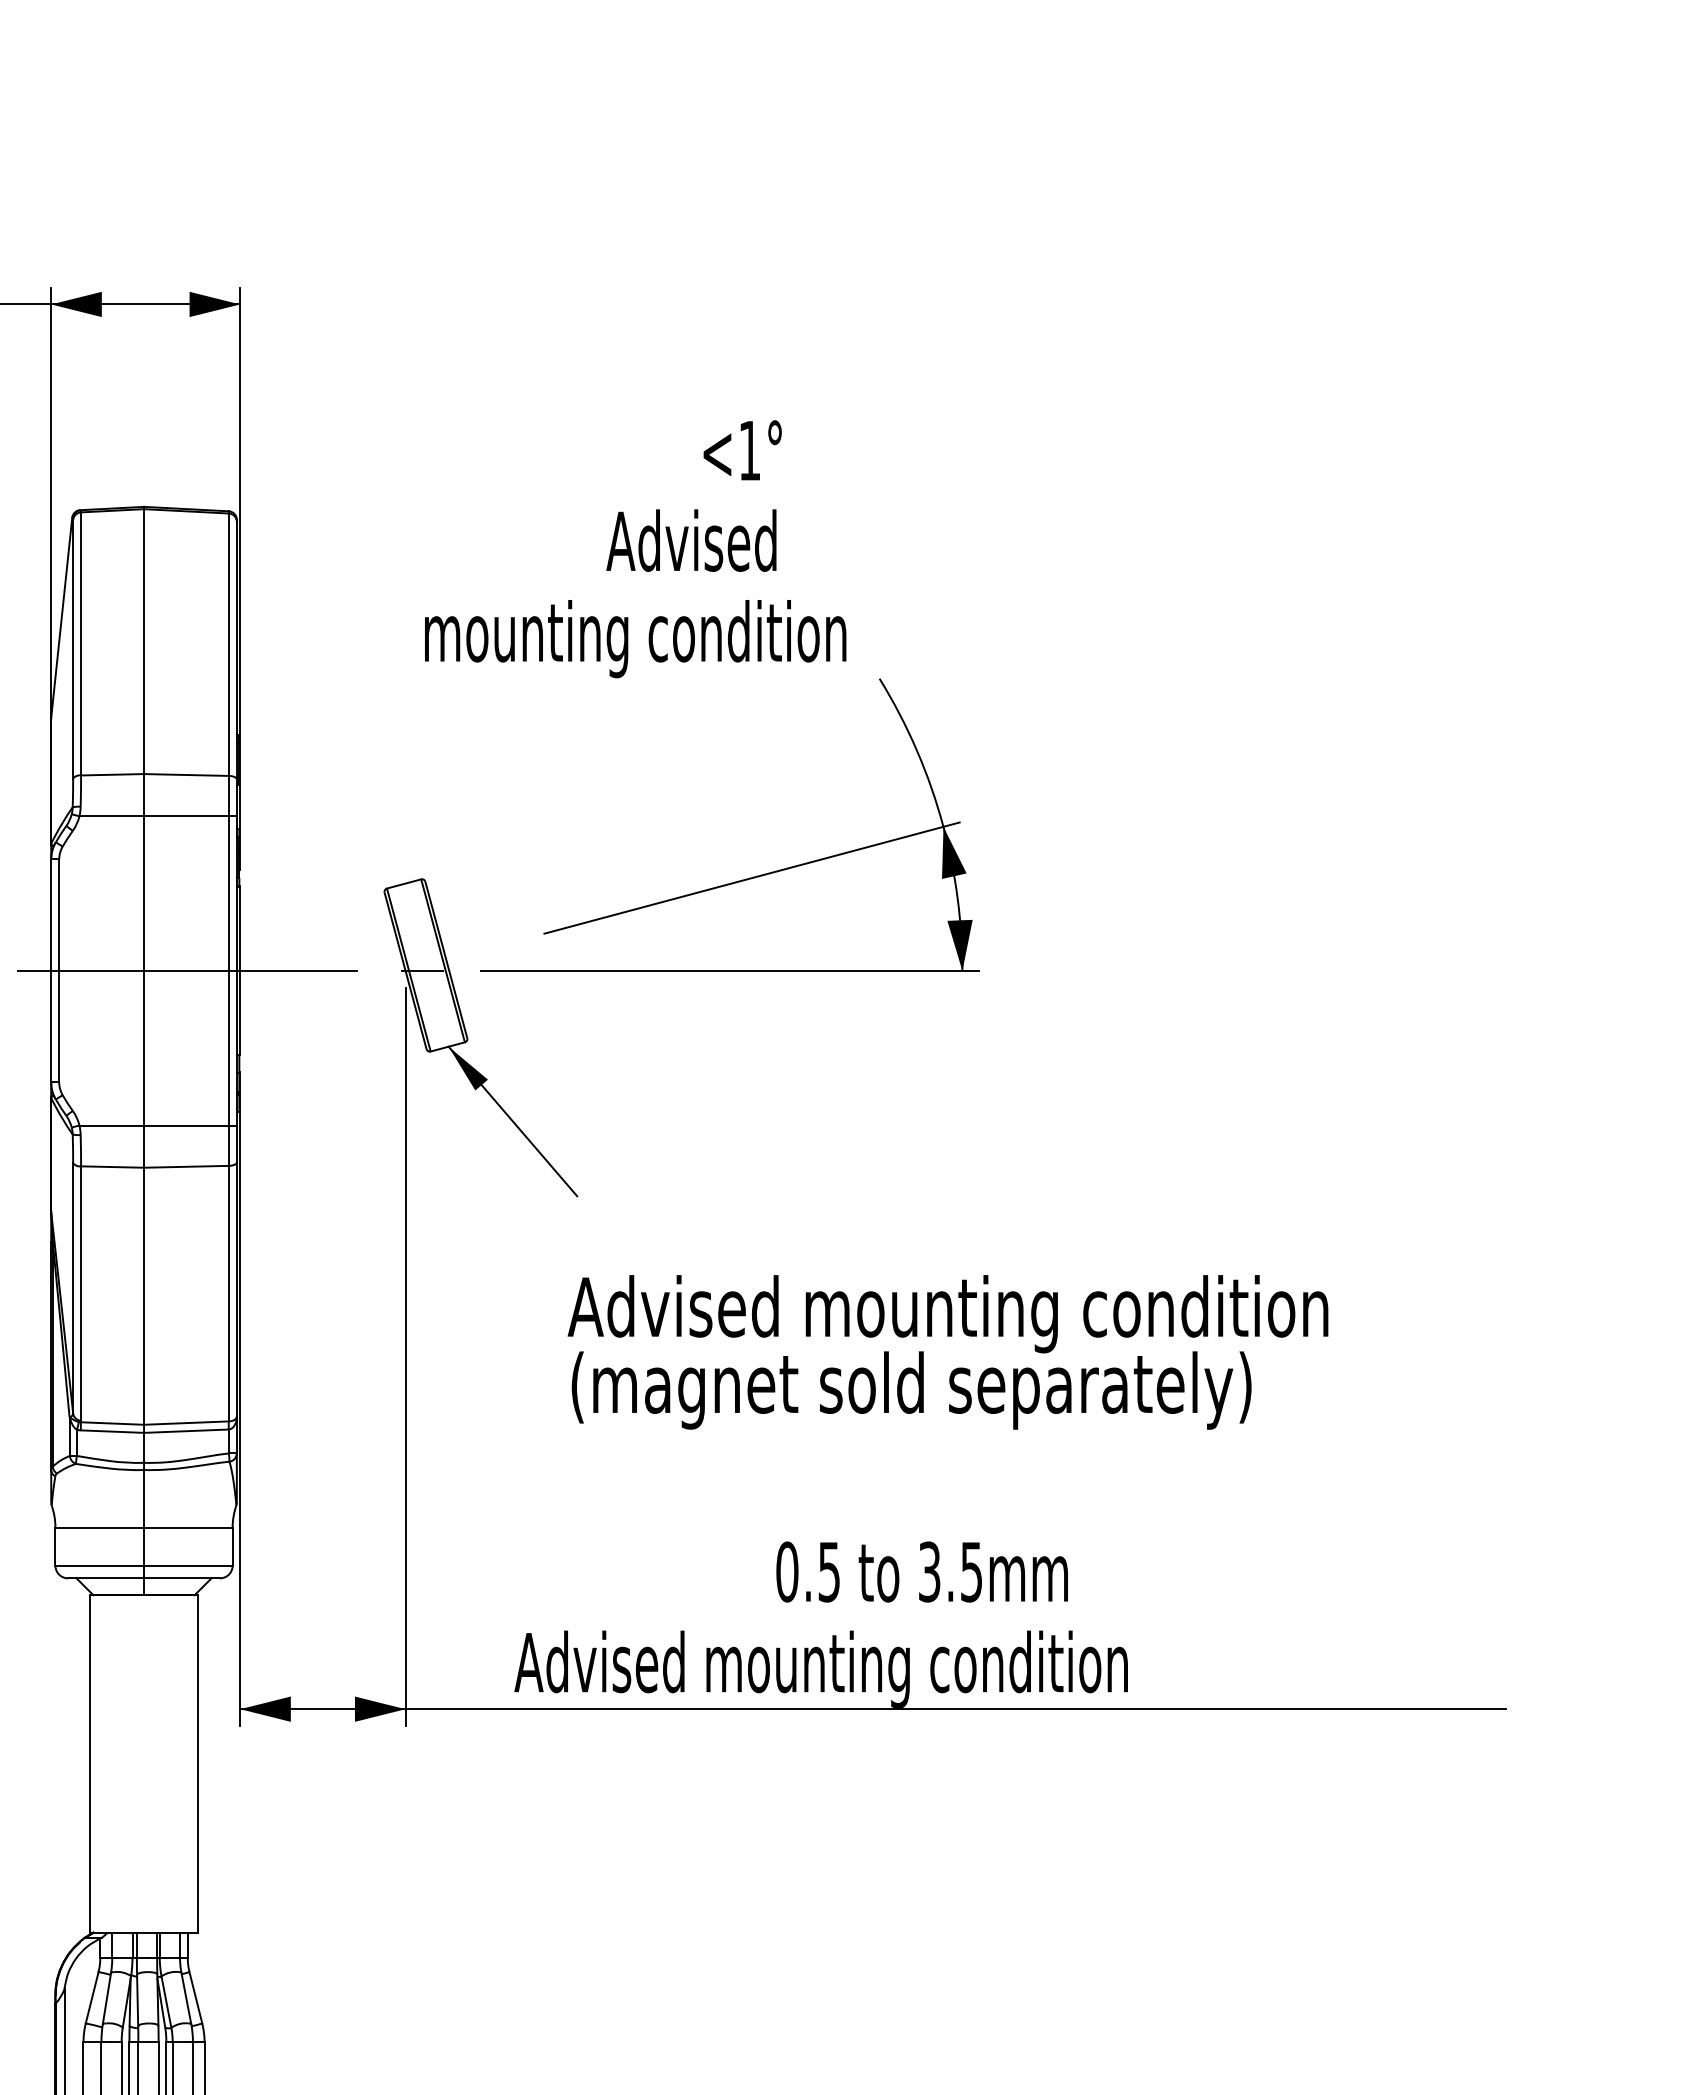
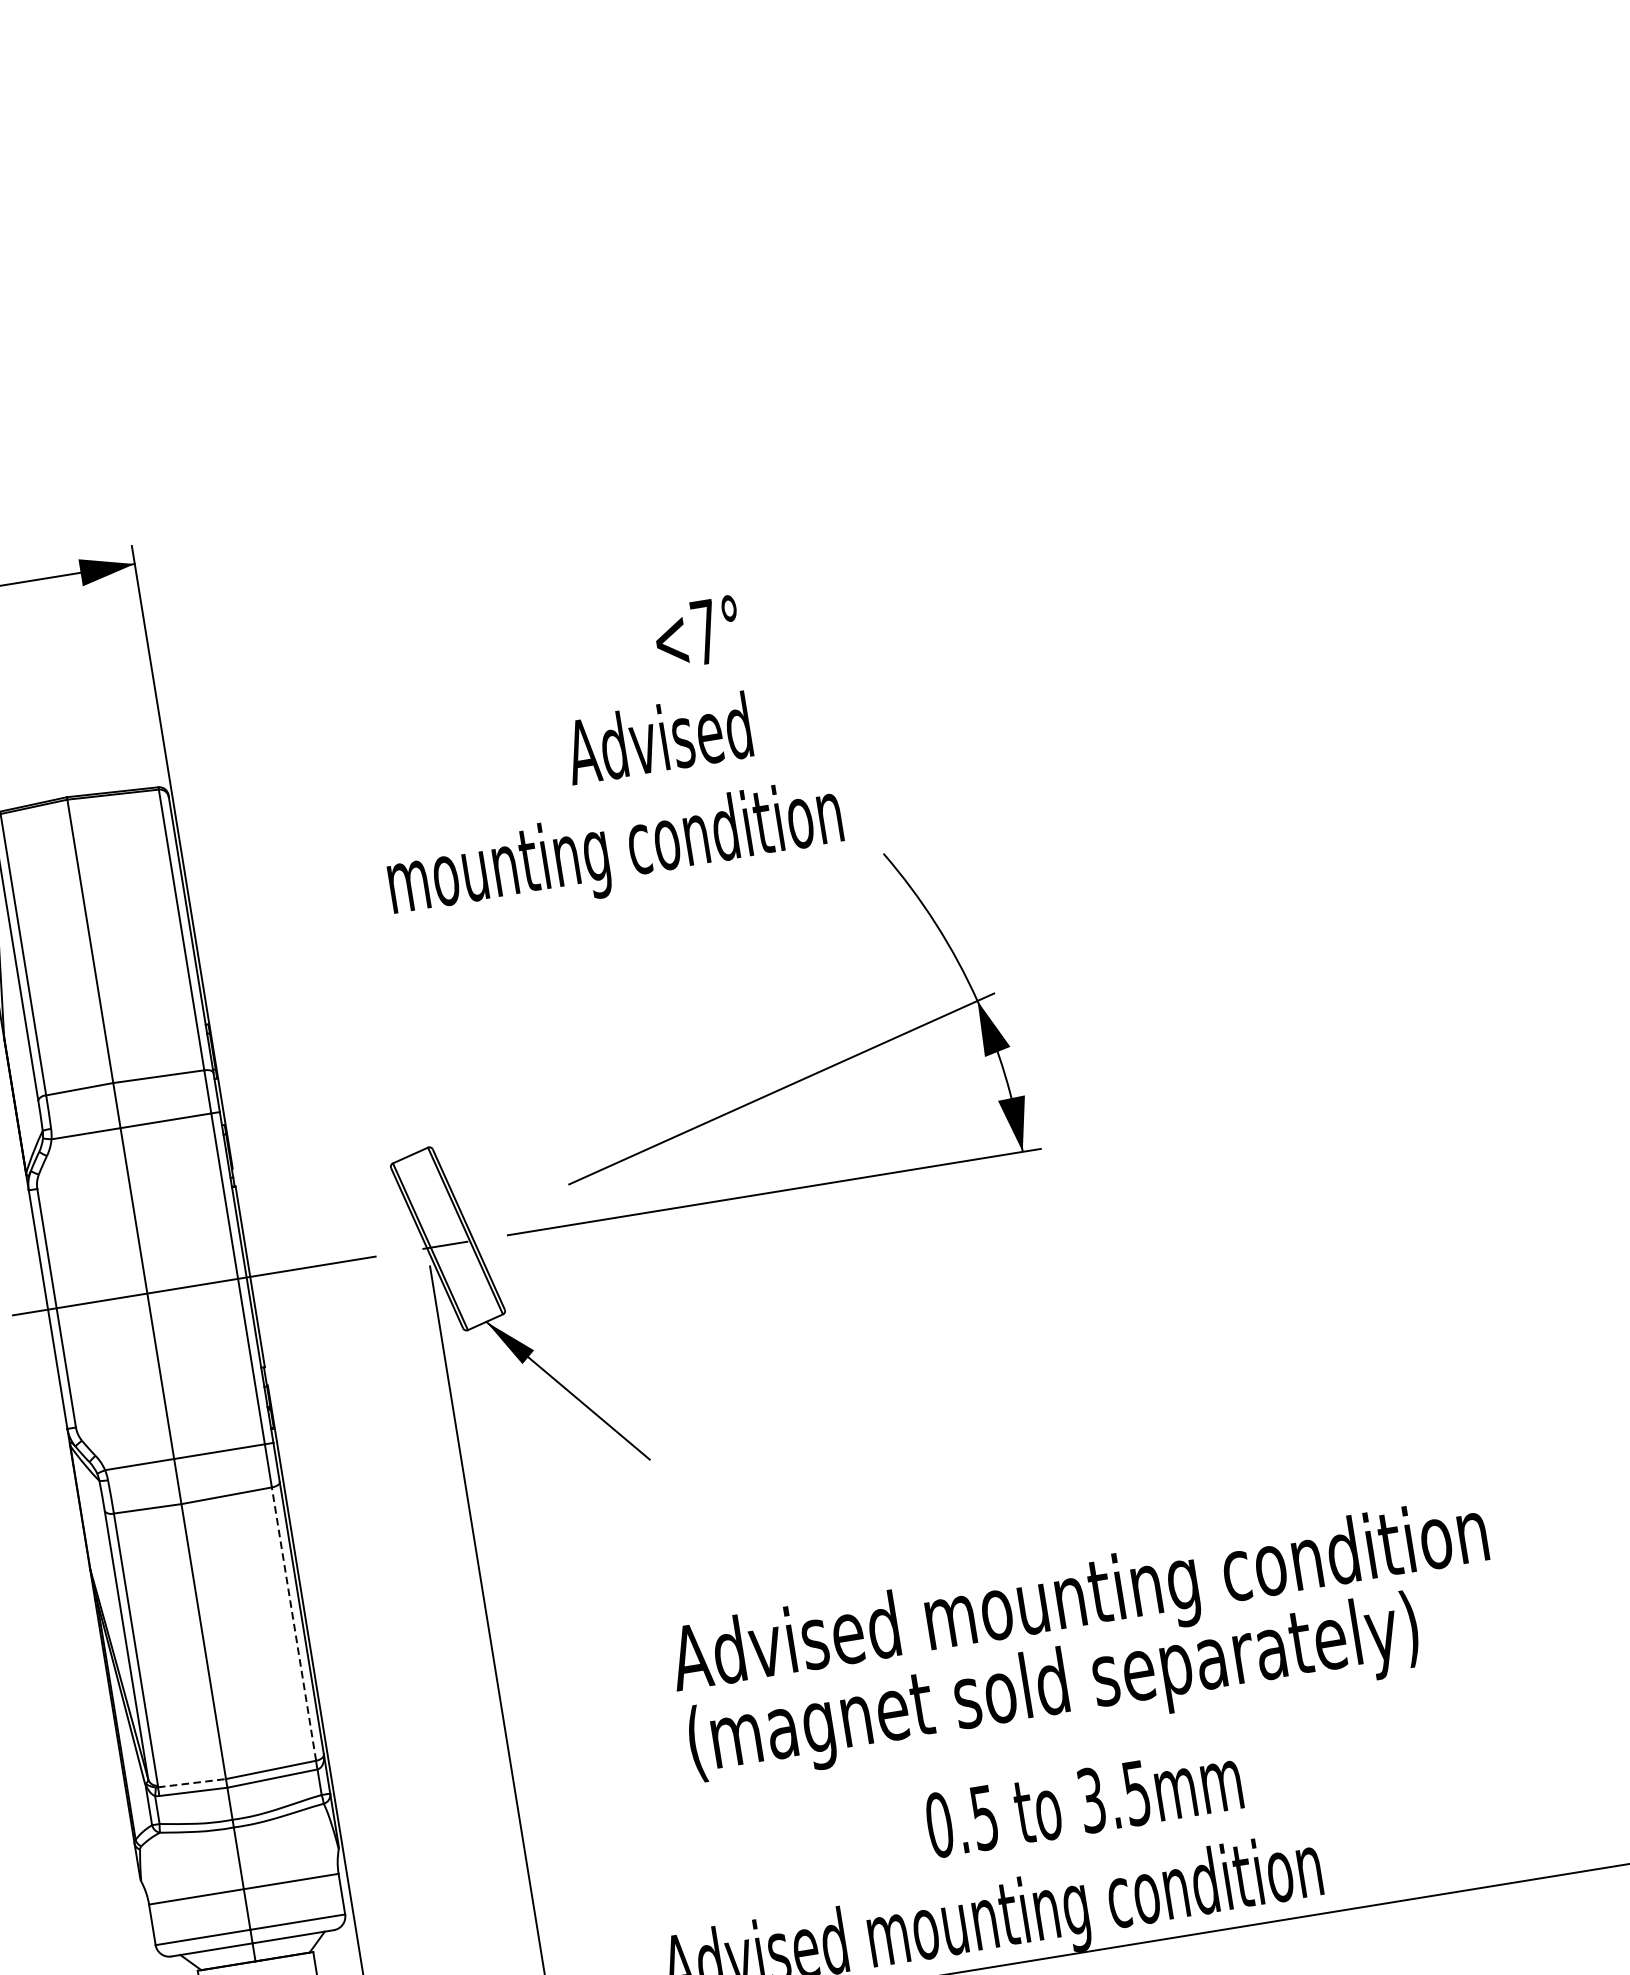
text: (749, 450) -> (704, 632), <1° -> <7°
line: (228, 1293) -> (293, 1624), solid -> dashed
text: (947, 1352) -> (1085, 1642), moved
line: (112, 1423) -> (192, 1783), solid -> dashed

